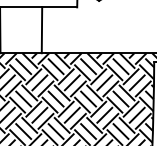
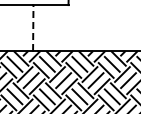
line: (41, 30) -> (32, 28), solid -> dashed

